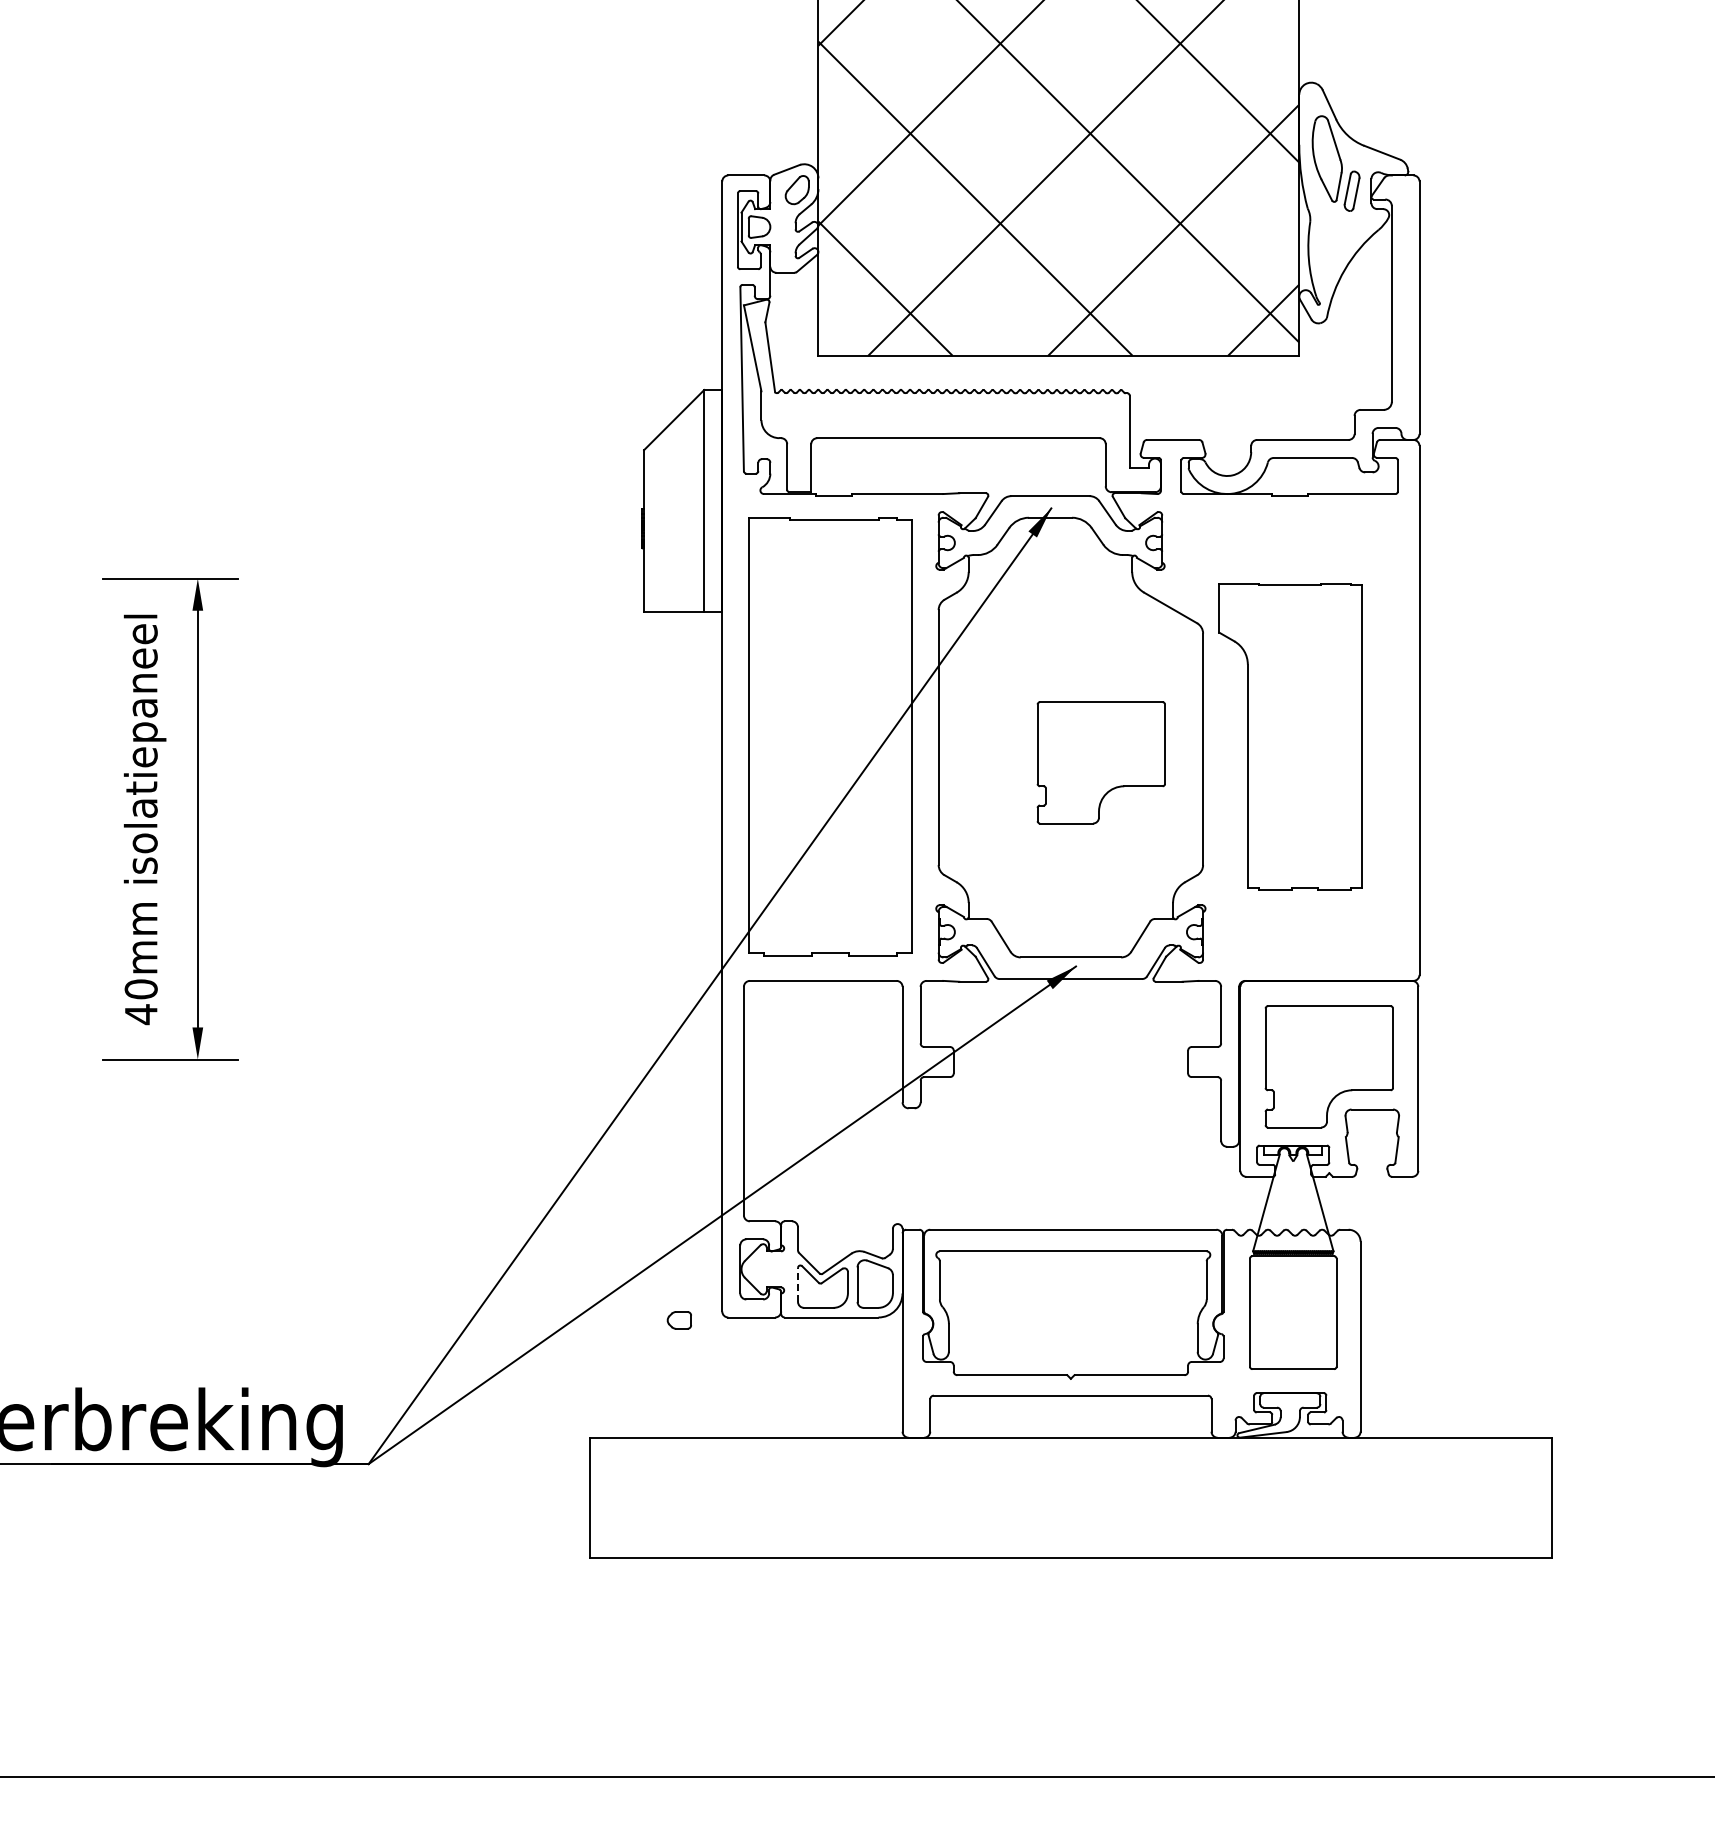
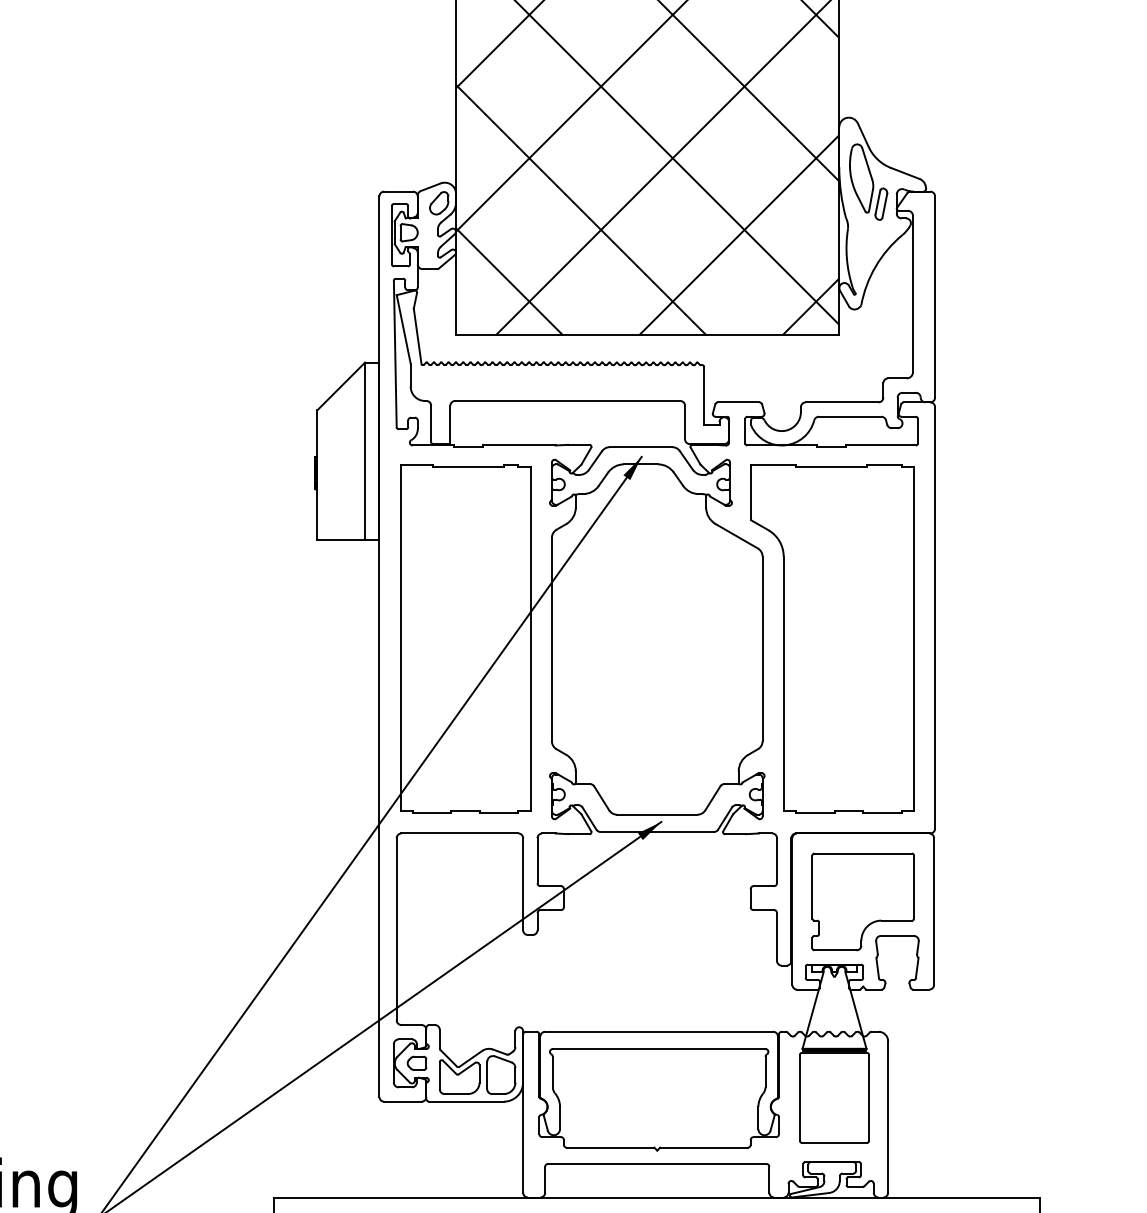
part: (1290, 736) -> (832, 638), size x1.43
part: (1100, 762) -> (680, 659), removed
line: (798, 1284) -> (440, 1075), dashed -> solid
part: (678, 1320) -> (416, 1063), moved

